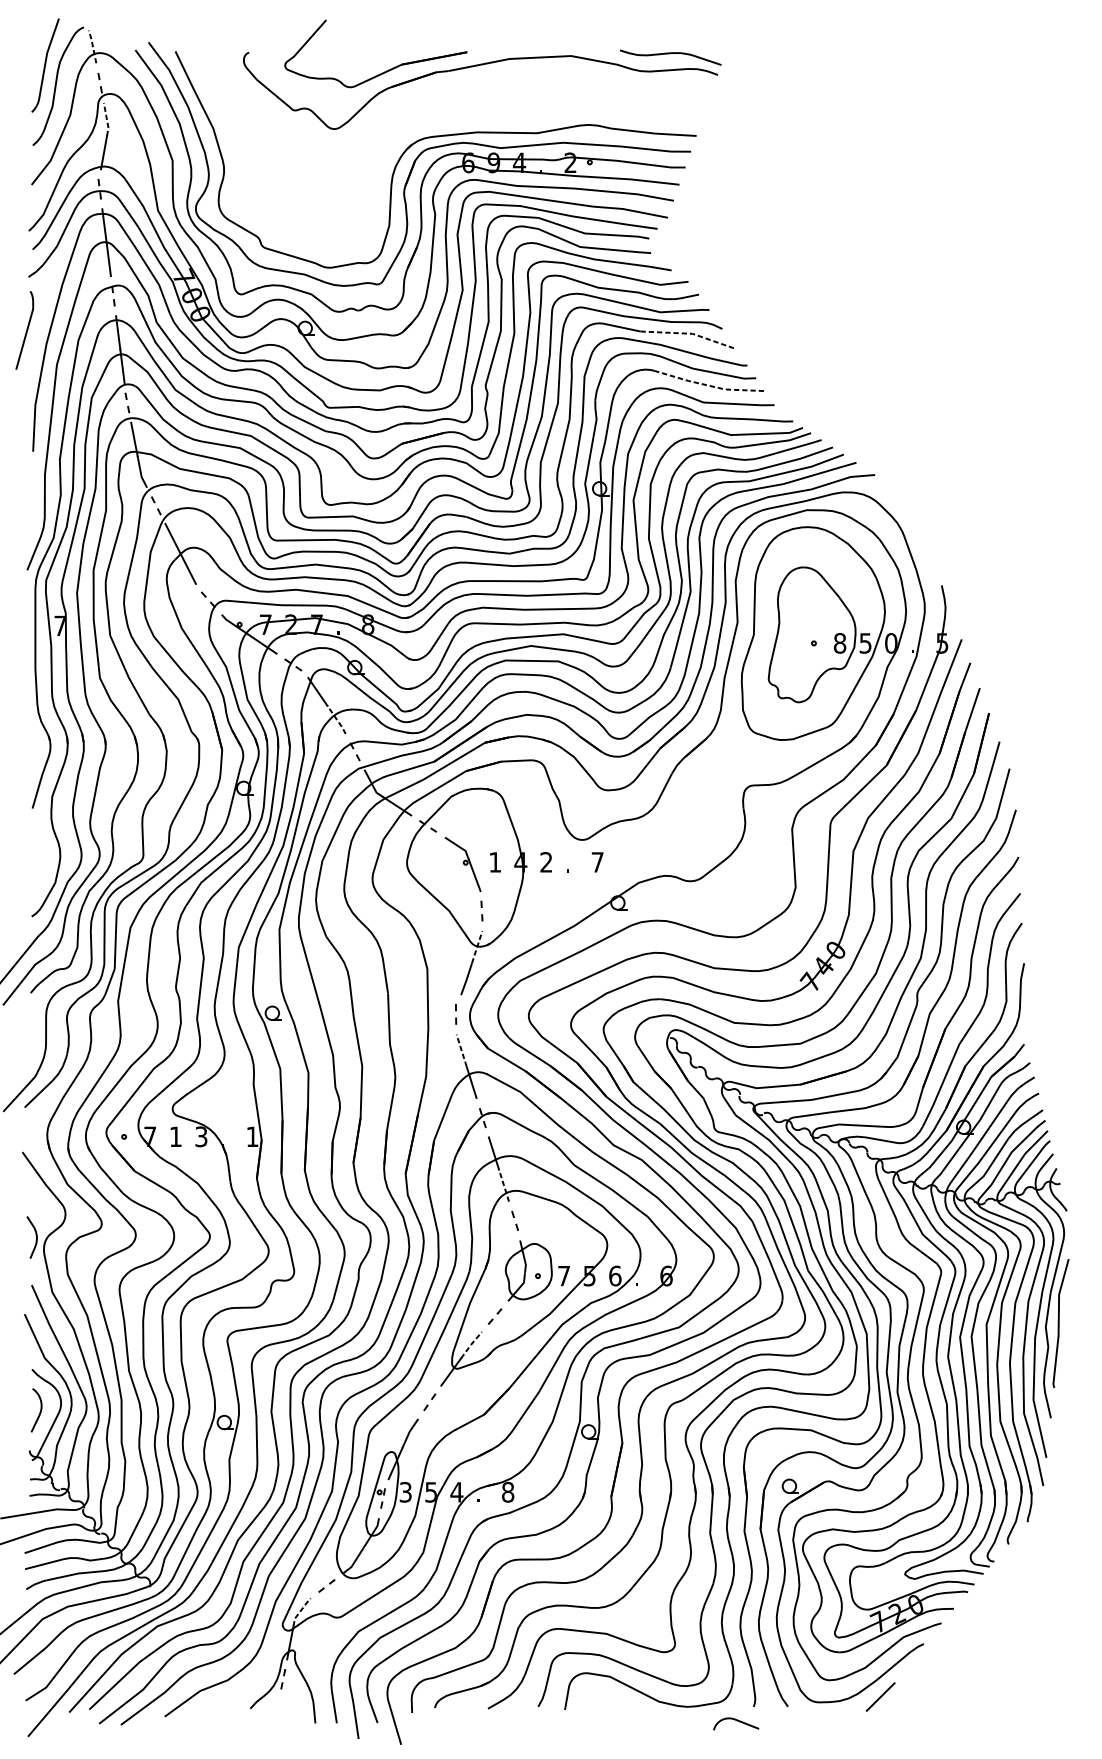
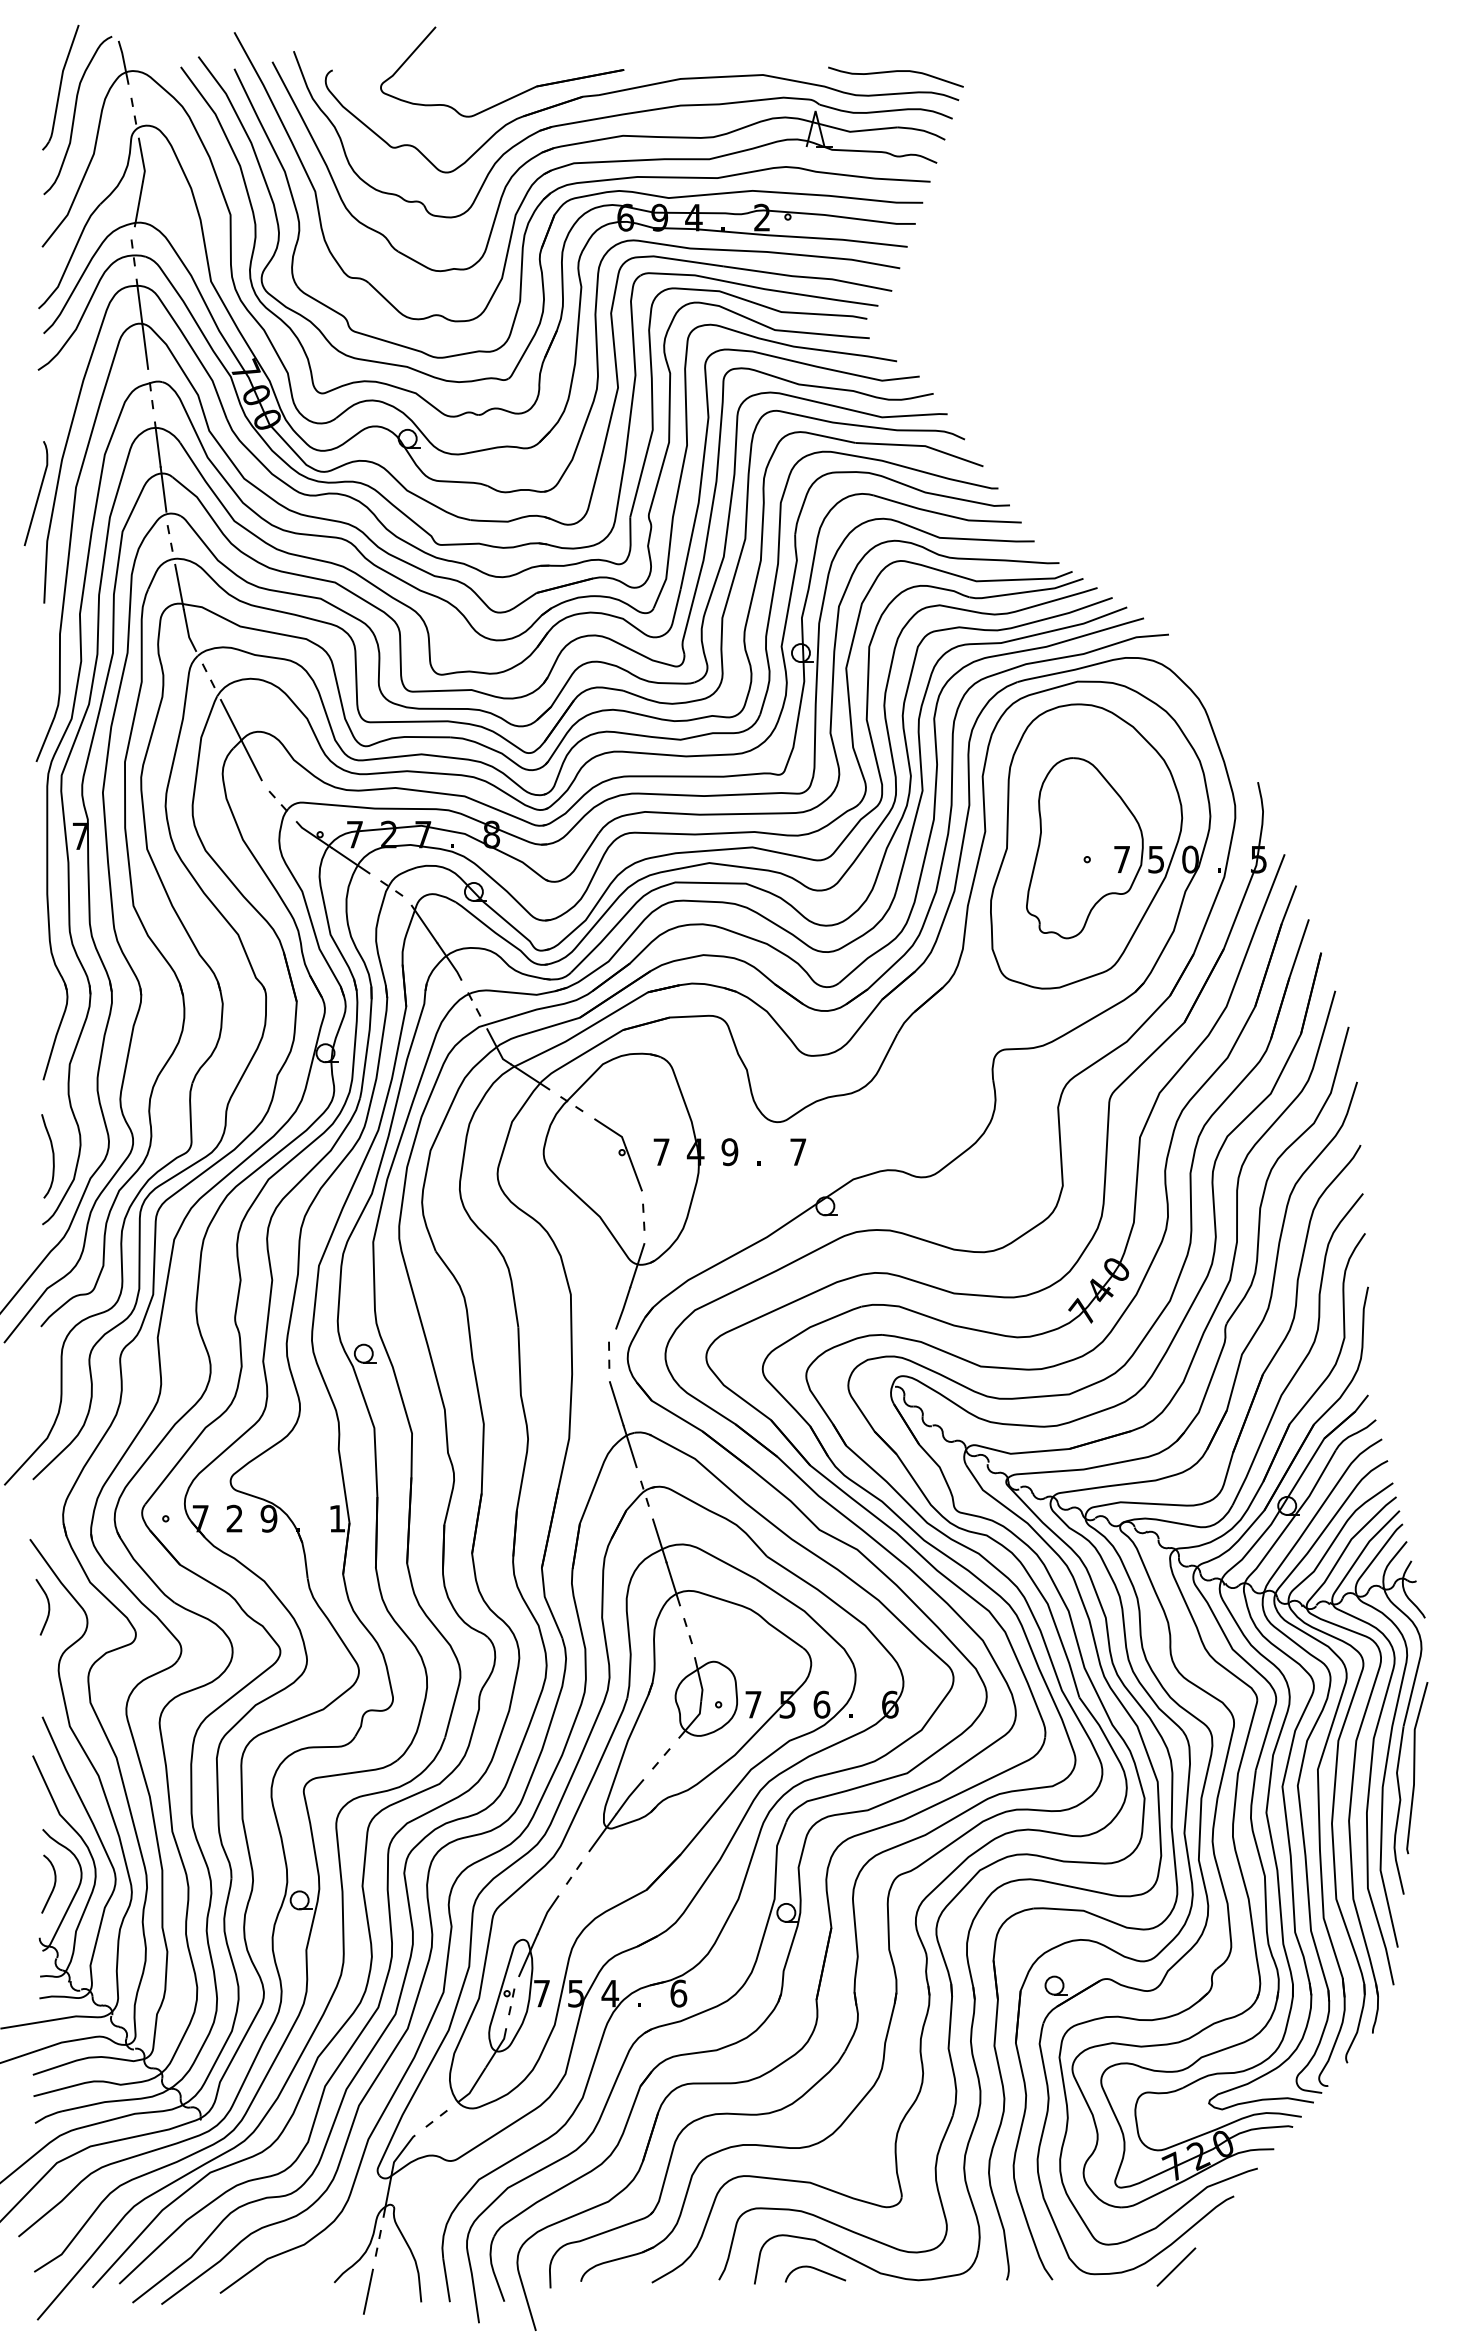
line: (92, 45) -> (123, 61), dashed -> solid
line: (106, 120) -> (142, 160), dashed -> solid
part: (443, 122) -> (592, 163), added
curve: (25, 331) -> (37, 495), moved
line: (690, 334) -> (922, 446), dashed -> solid
line: (709, 385) -> (947, 515), dashed -> solid
text: (839, 643) -> (1121, 859), 8 -> 7
line: (337, 719) -> (450, 961), dashed -> solid
text: (495, 861) -> (661, 1151), 1 -> 7
text: (546, 862) -> (729, 1152), 2 -> 9
curve: (39, 865) -> (52, 1156), added
line: (477, 947) -> (637, 1265), dashed -> solid
line: (461, 1050) -> (616, 1403), dashed -> solid
text: (175, 1136) -> (234, 1518), 1 -> 2
text: (201, 1136) -> (268, 1518), 3 -> 9
line: (504, 1185) -> (673, 1583), dashed -> solid
curve: (36, 1237) -> (48, 1607), moved
line: (471, 1344) -> (629, 1796), dashed -> solid
text: (405, 1492) -> (541, 1993), 3 -> 7
text: (507, 1492) -> (678, 1993), 8 -> 6
line: (300, 1611) -> (401, 2152), dashed -> solid
line: (275, 1715) -> (367, 2291), added
curve: (737, 1721) -> (816, 2270), moved

